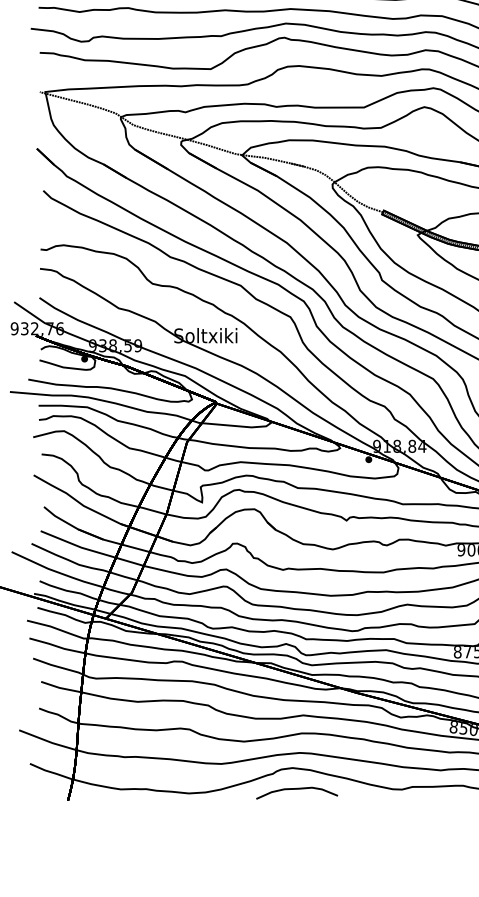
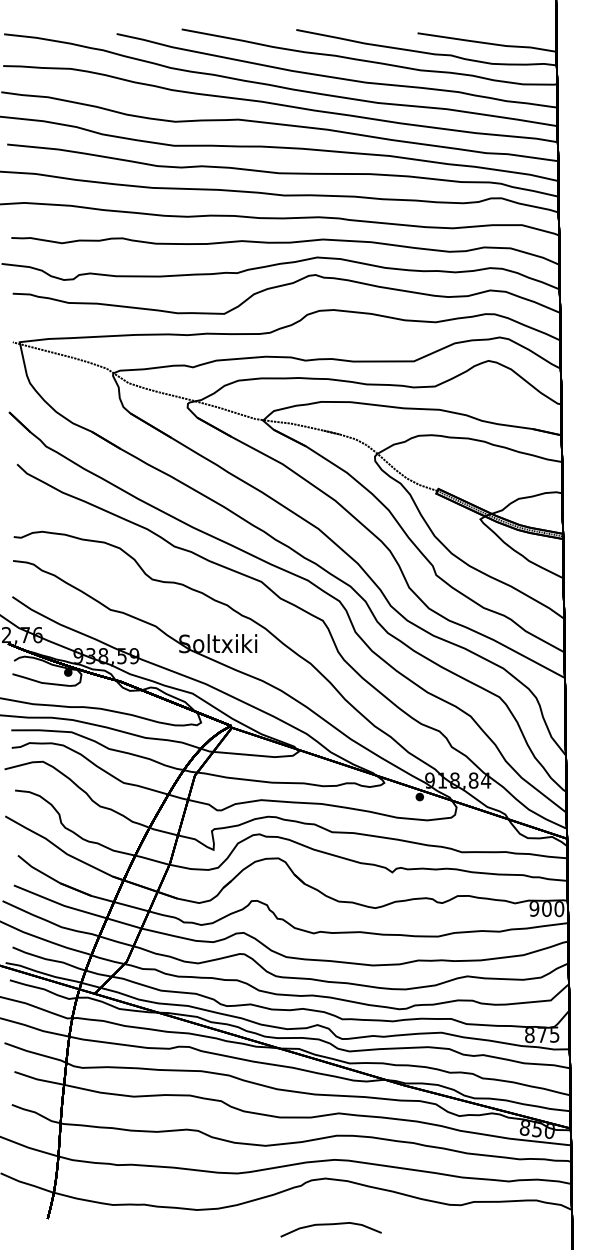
curve: (296, 789) -> (330, 1225), moved

